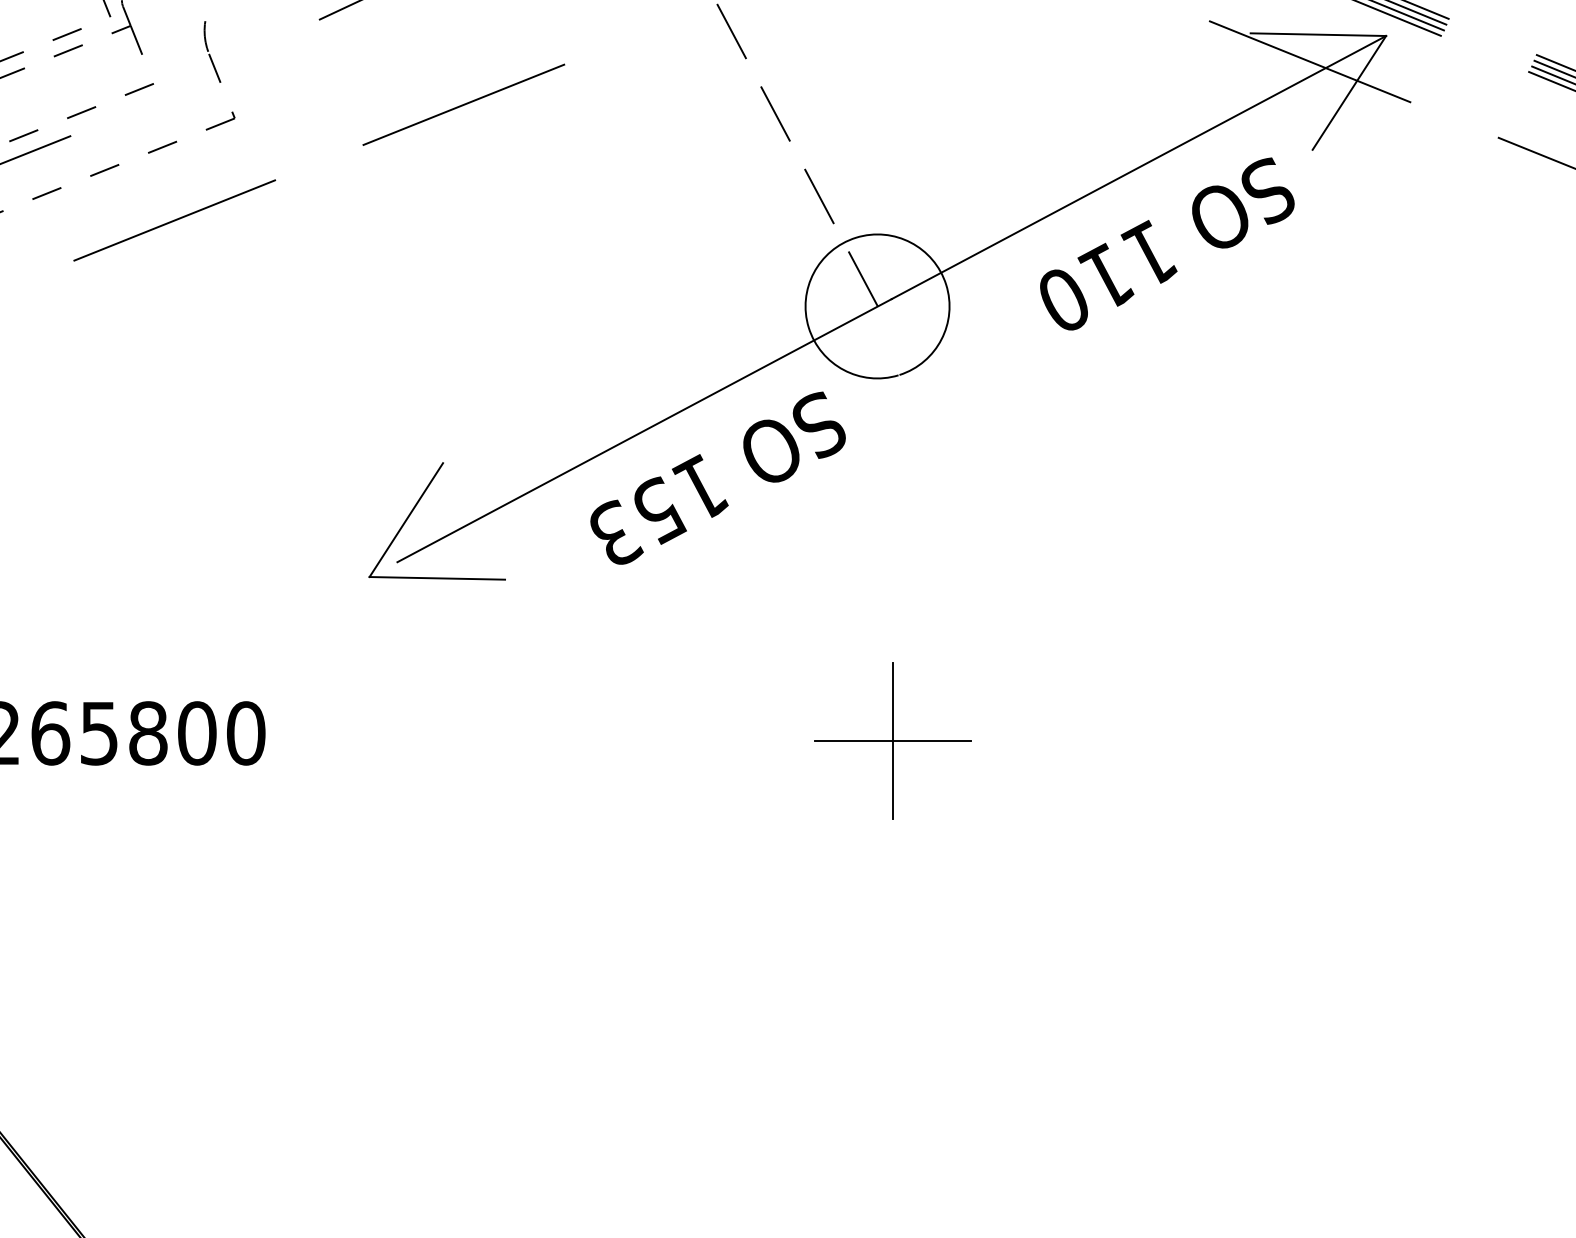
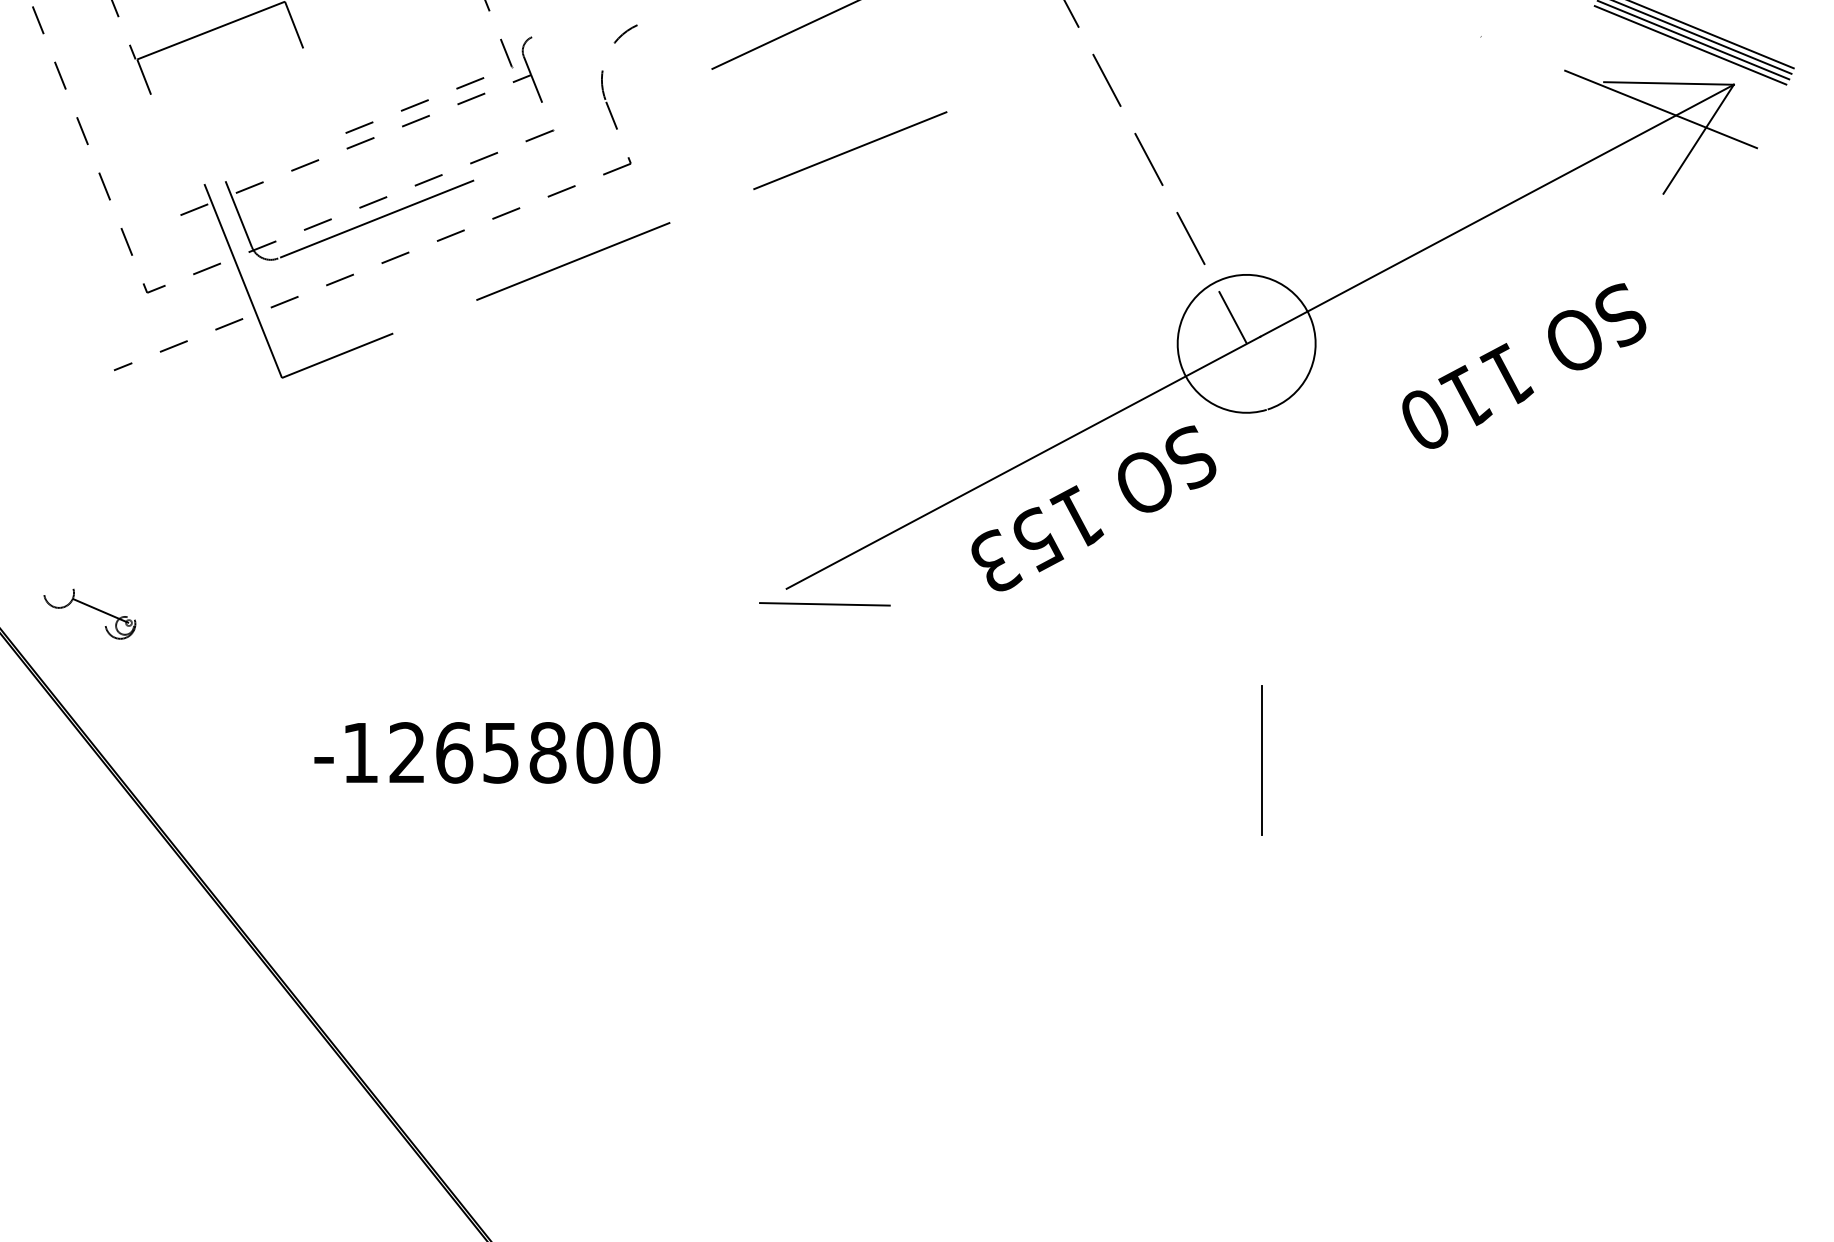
text: (1167, 243) -> (1524, 365), moved
line: (406, 520) -> (795, 548), removed
line: (893, 741) -> (1261, 760), removed

